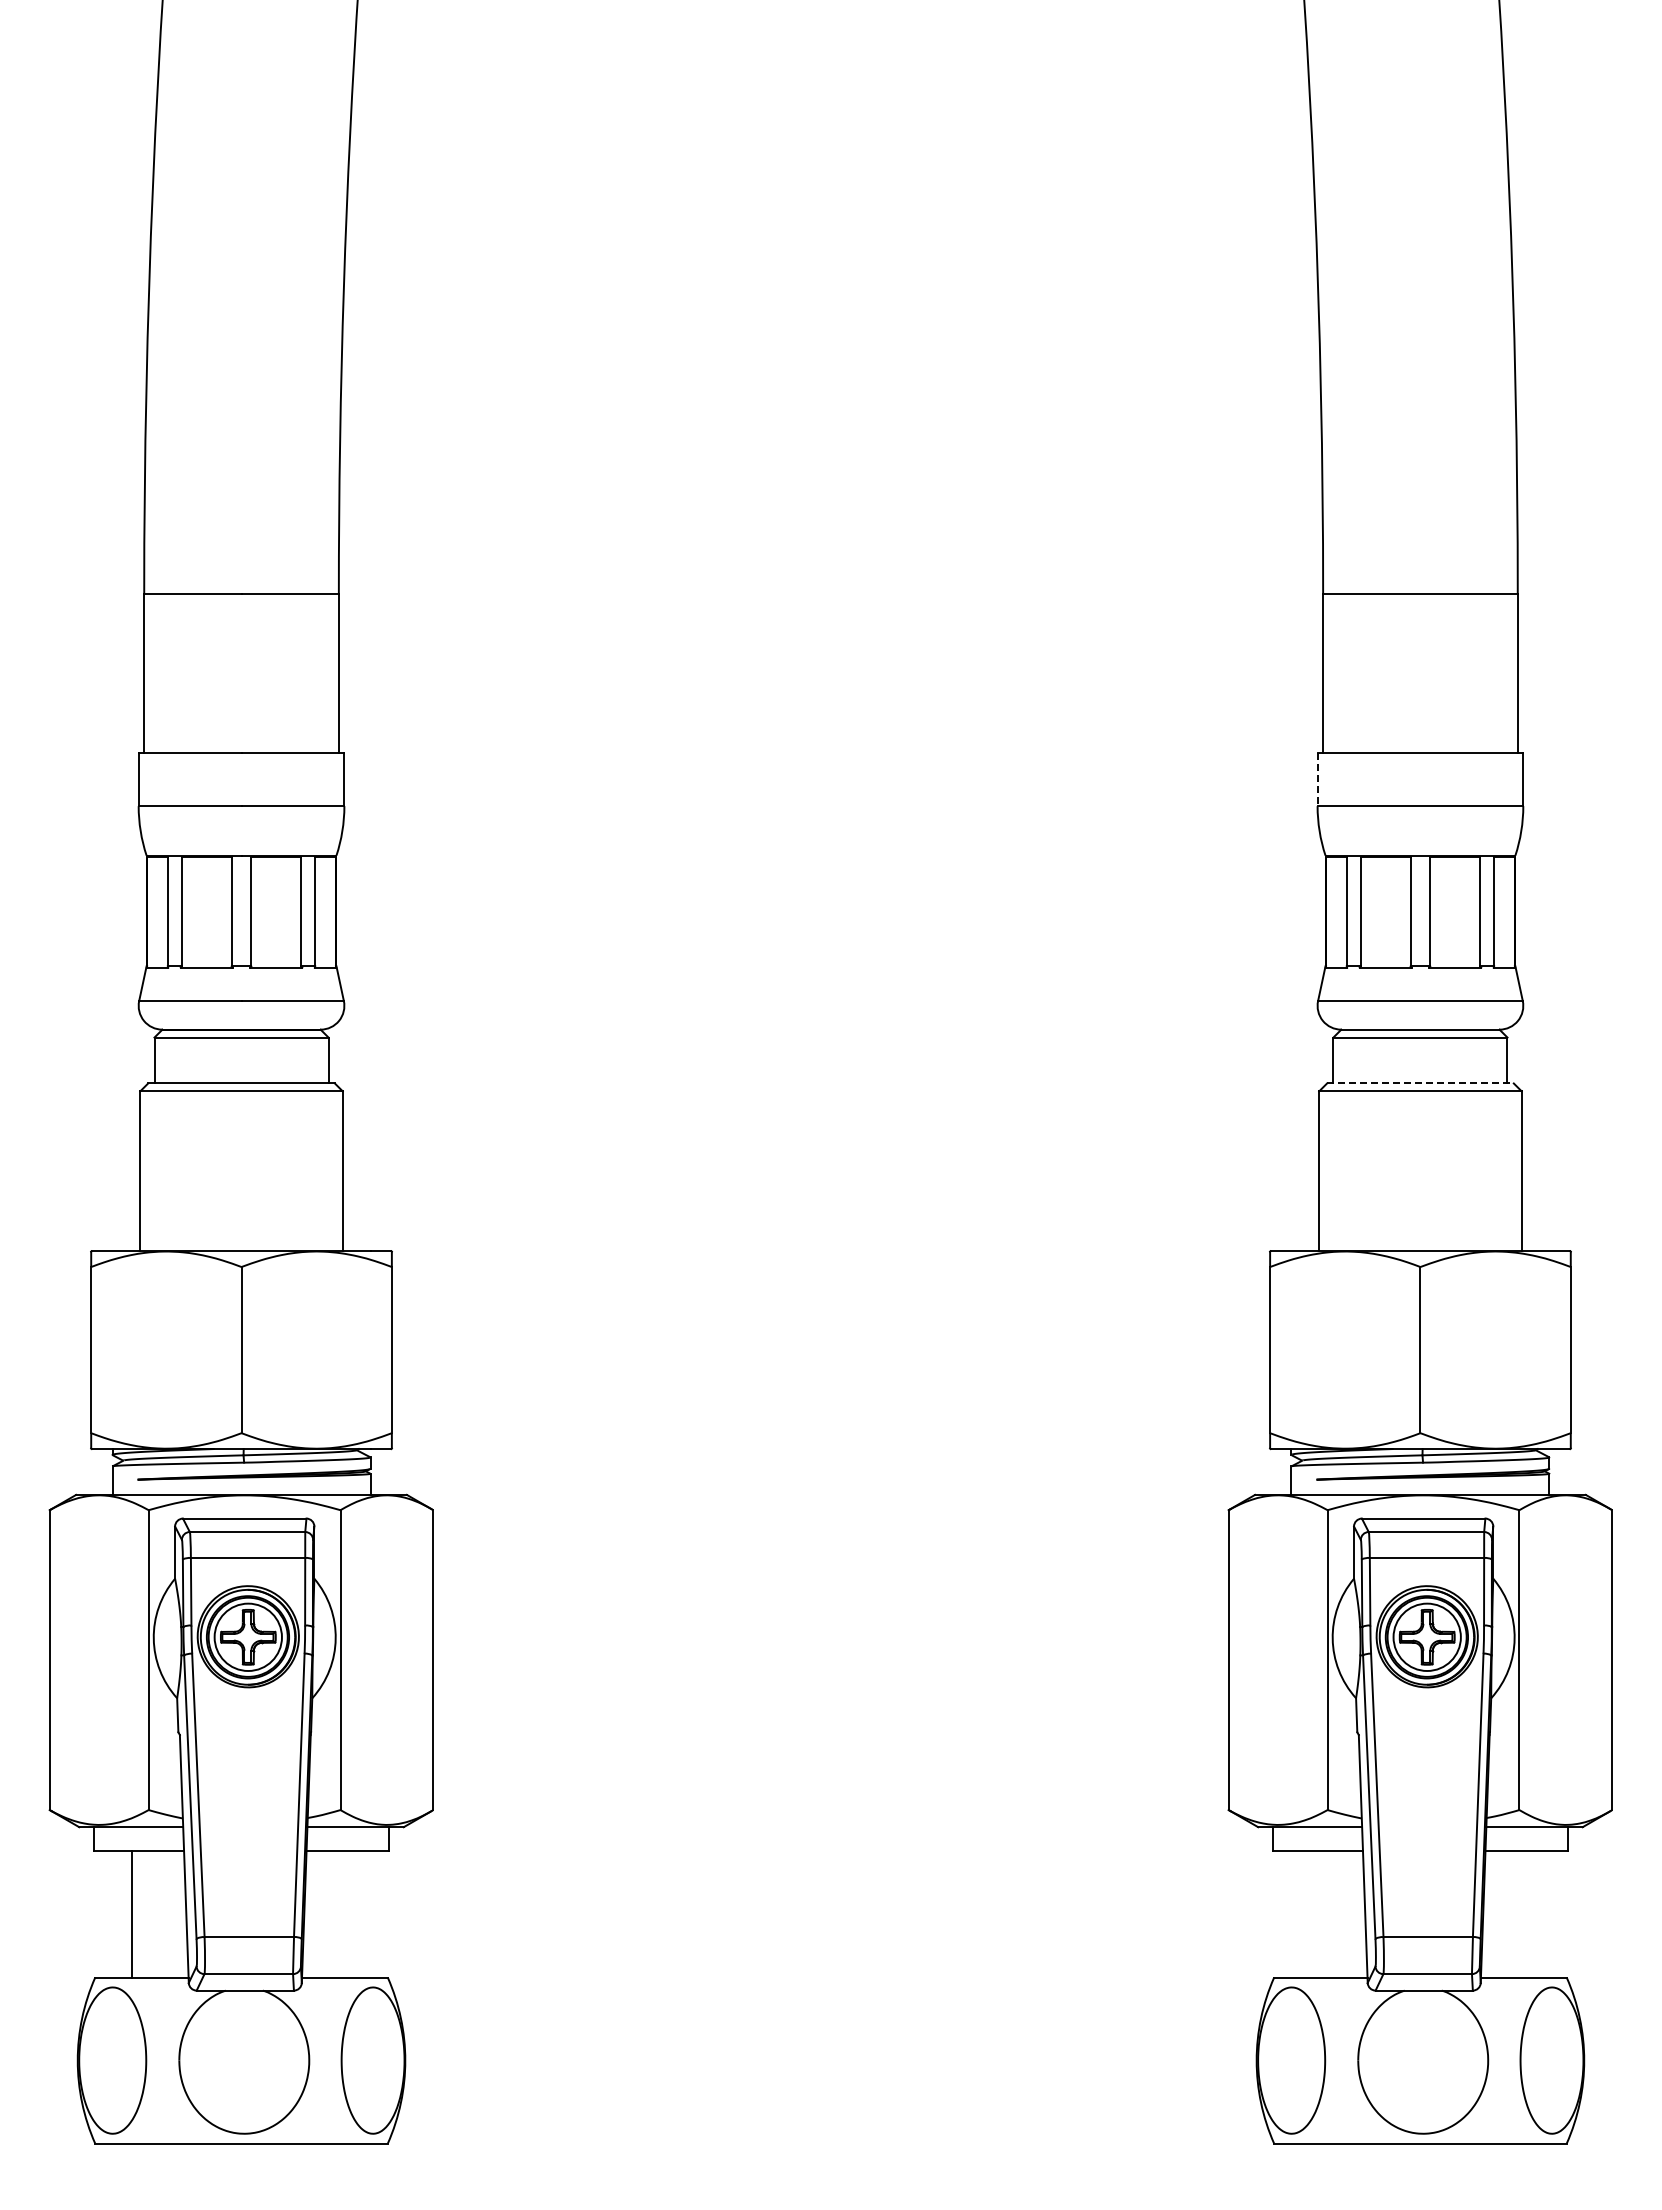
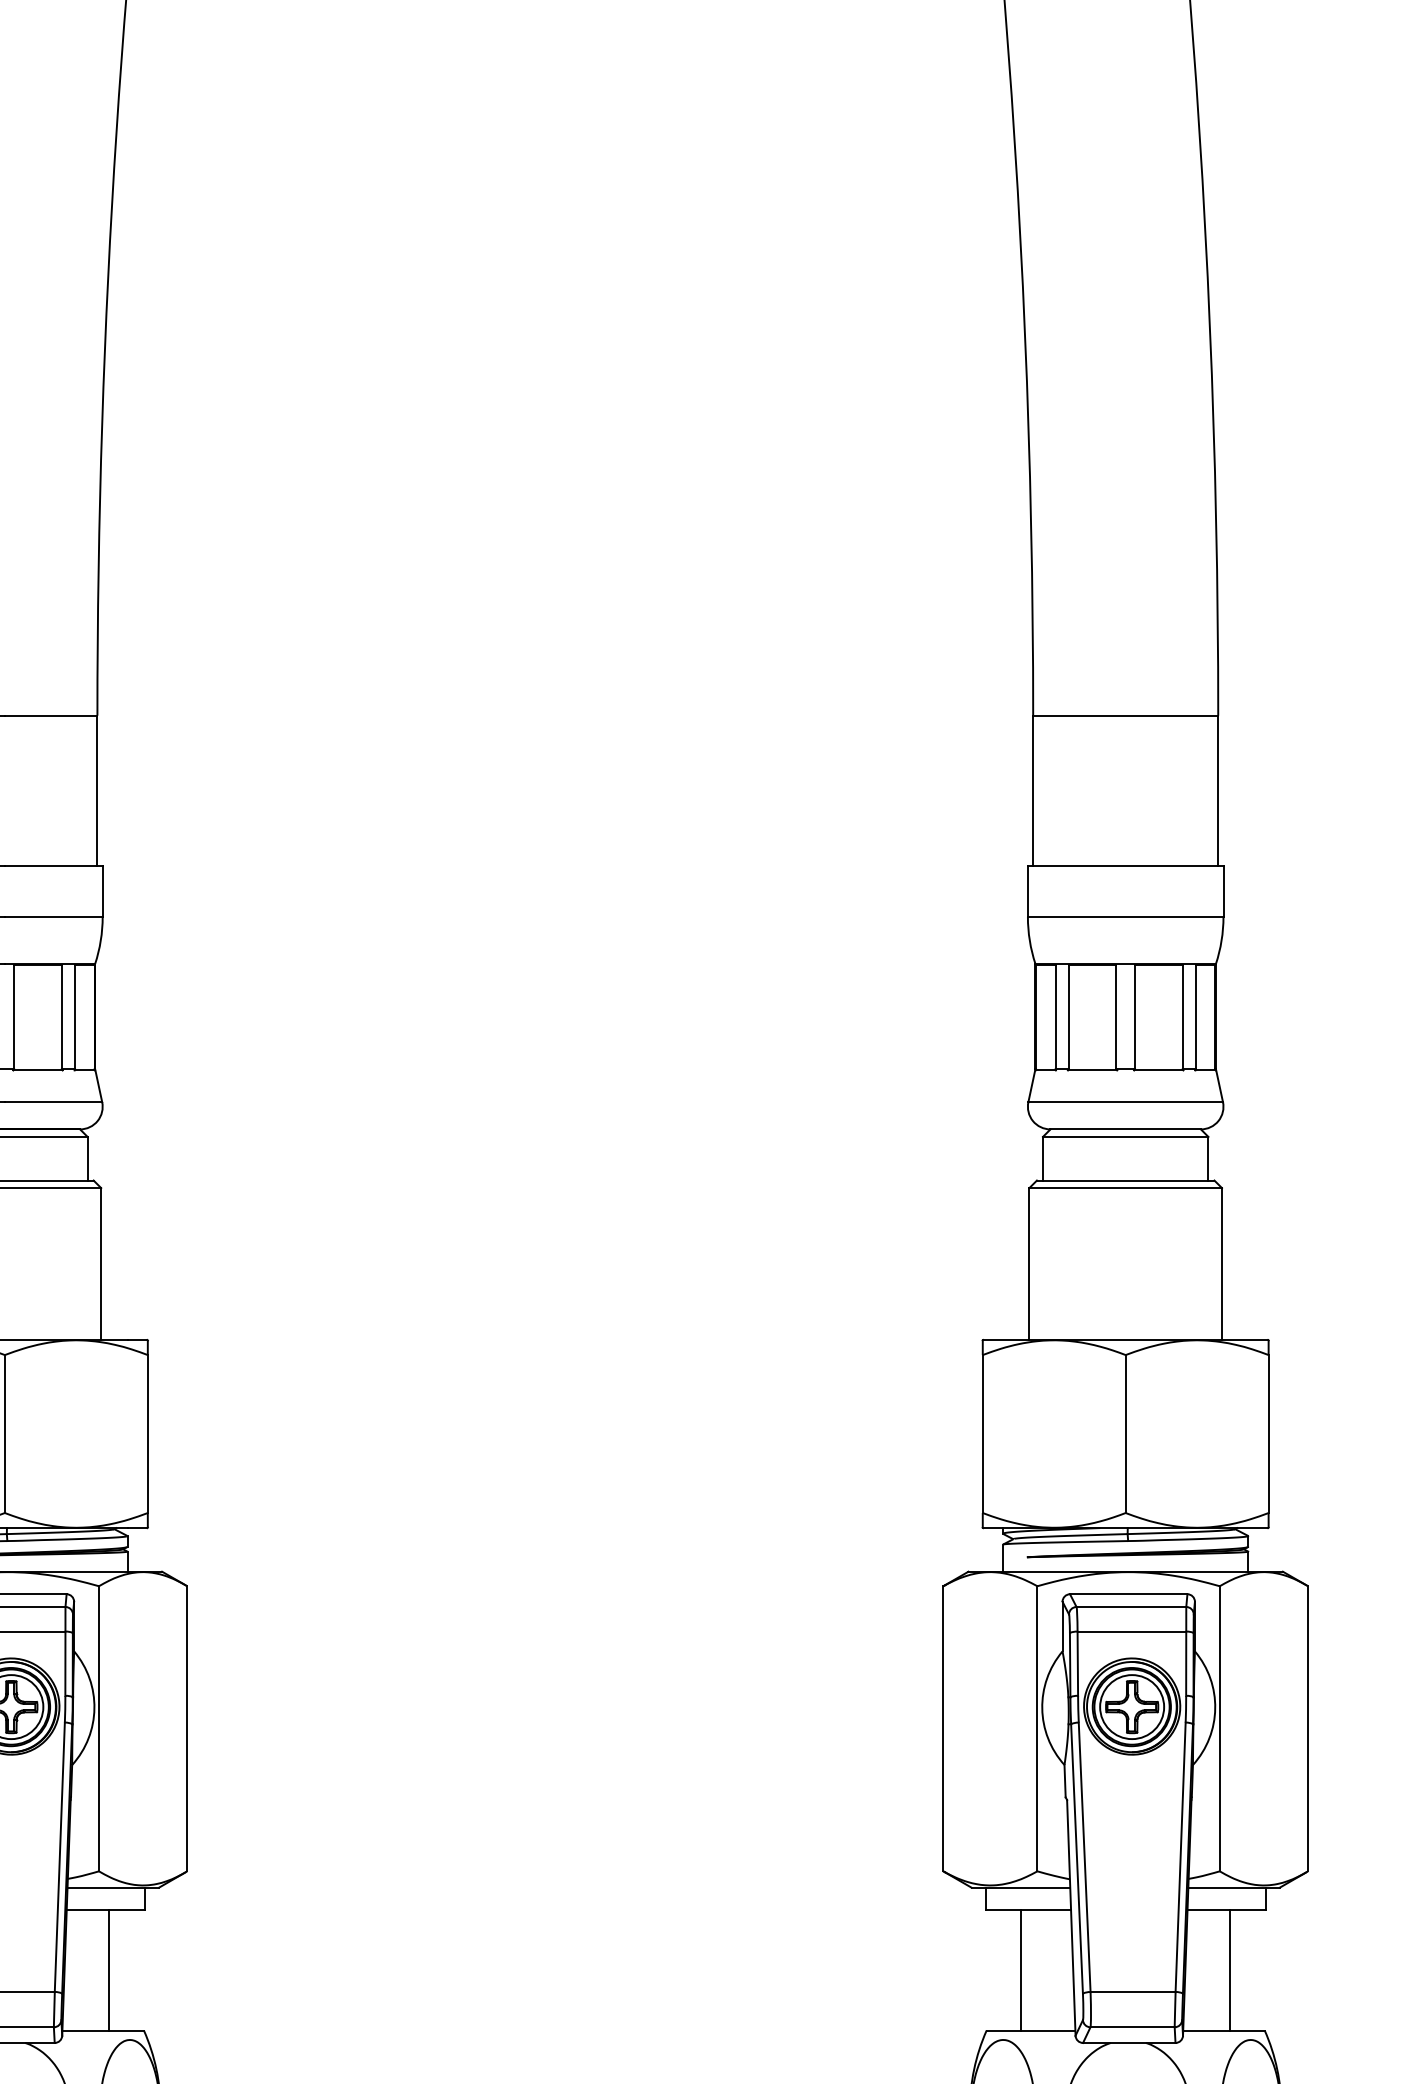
line: (1317, 779) -> (1027, 891), dashed -> solid
line: (1420, 1083) -> (1125, 1180), dashed -> solid
line: (351, 1913) -> (109, 1969), added
line: (1310, 1913) -> (1021, 1969), added
line: (1530, 1913) -> (1230, 1969), added

